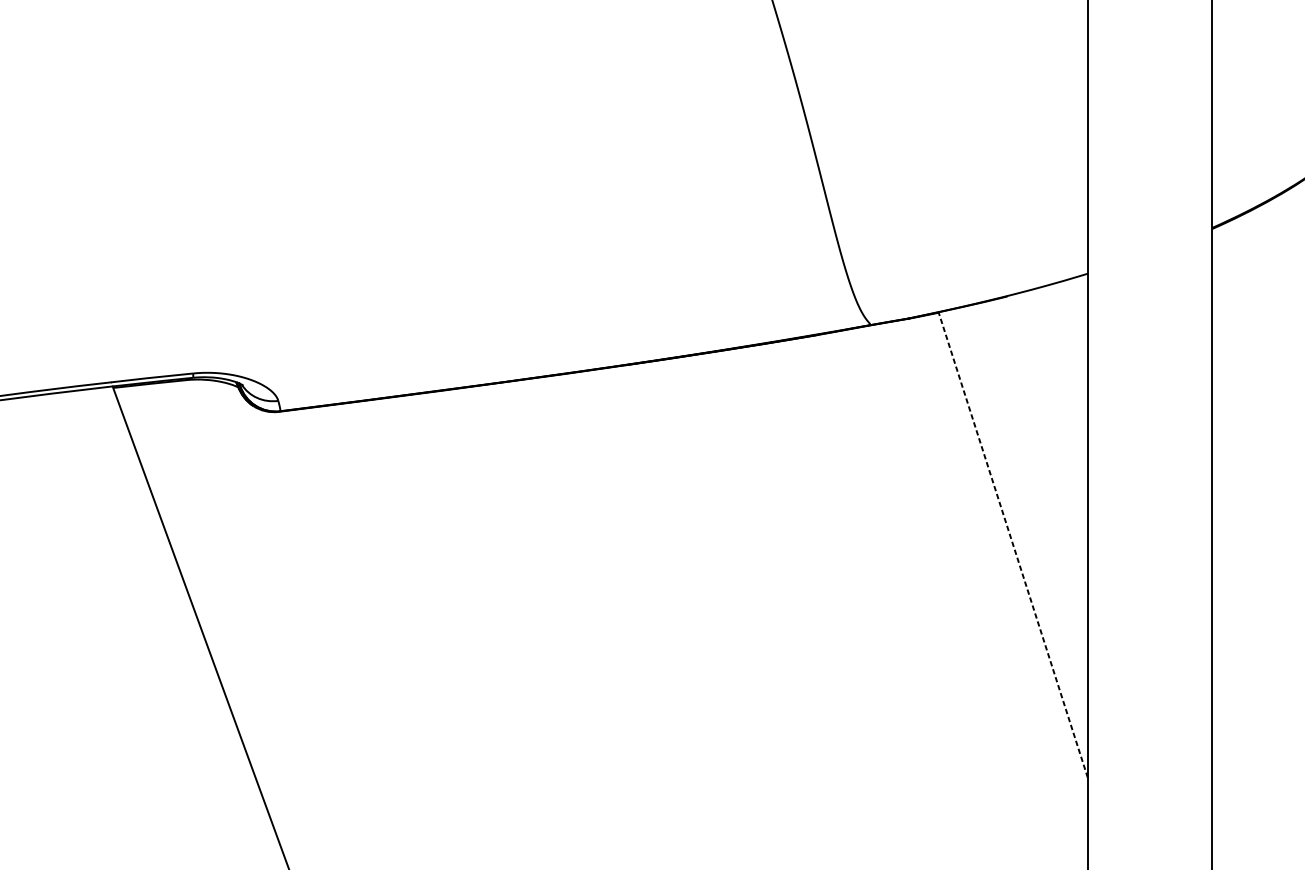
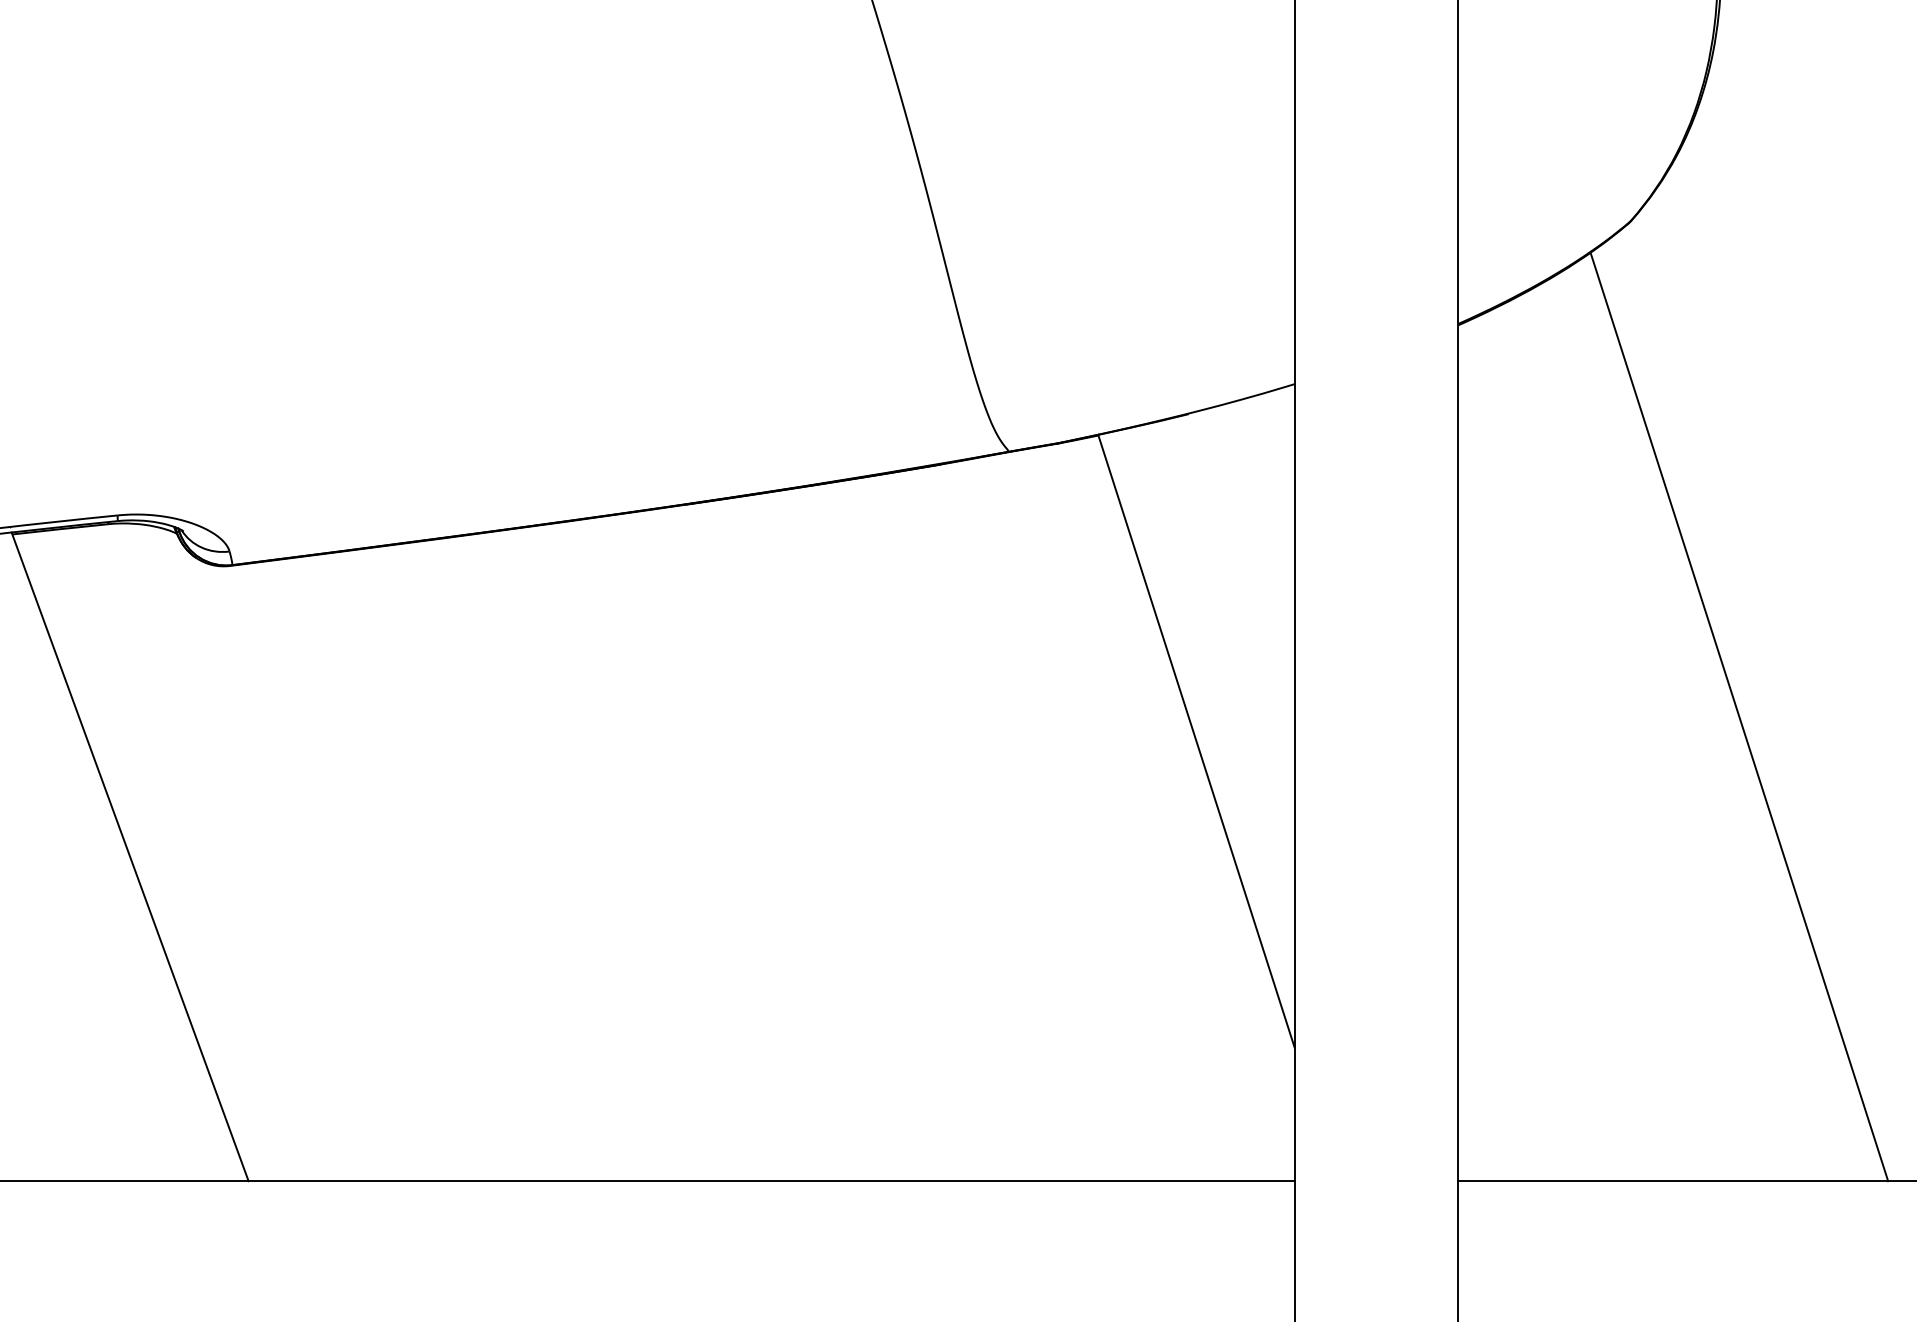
line: (1013, 545) -> (1196, 741), dashed -> solid

